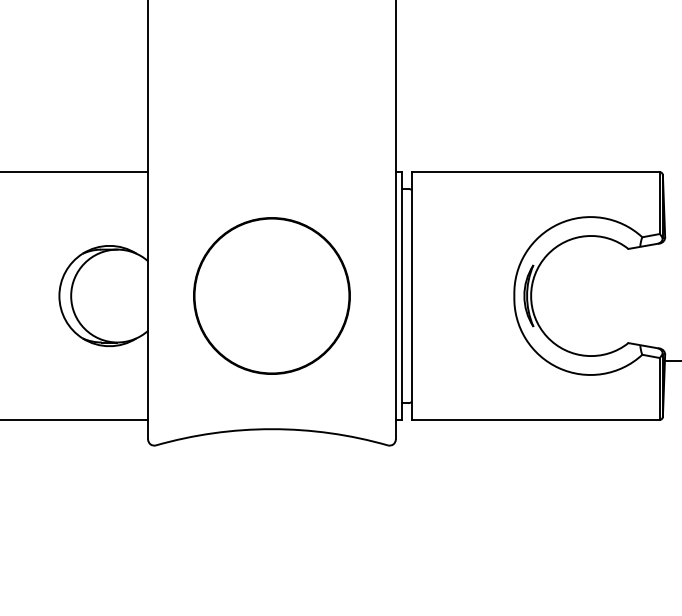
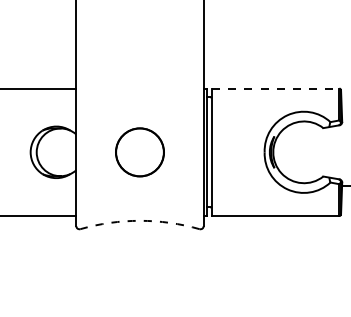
line: (535, 171) -> (275, 88), solid -> dashed
circle: (271, 296) -> (139, 152), size x0.6
arc: (271, 428) -> (139, 220), solid -> dashed

